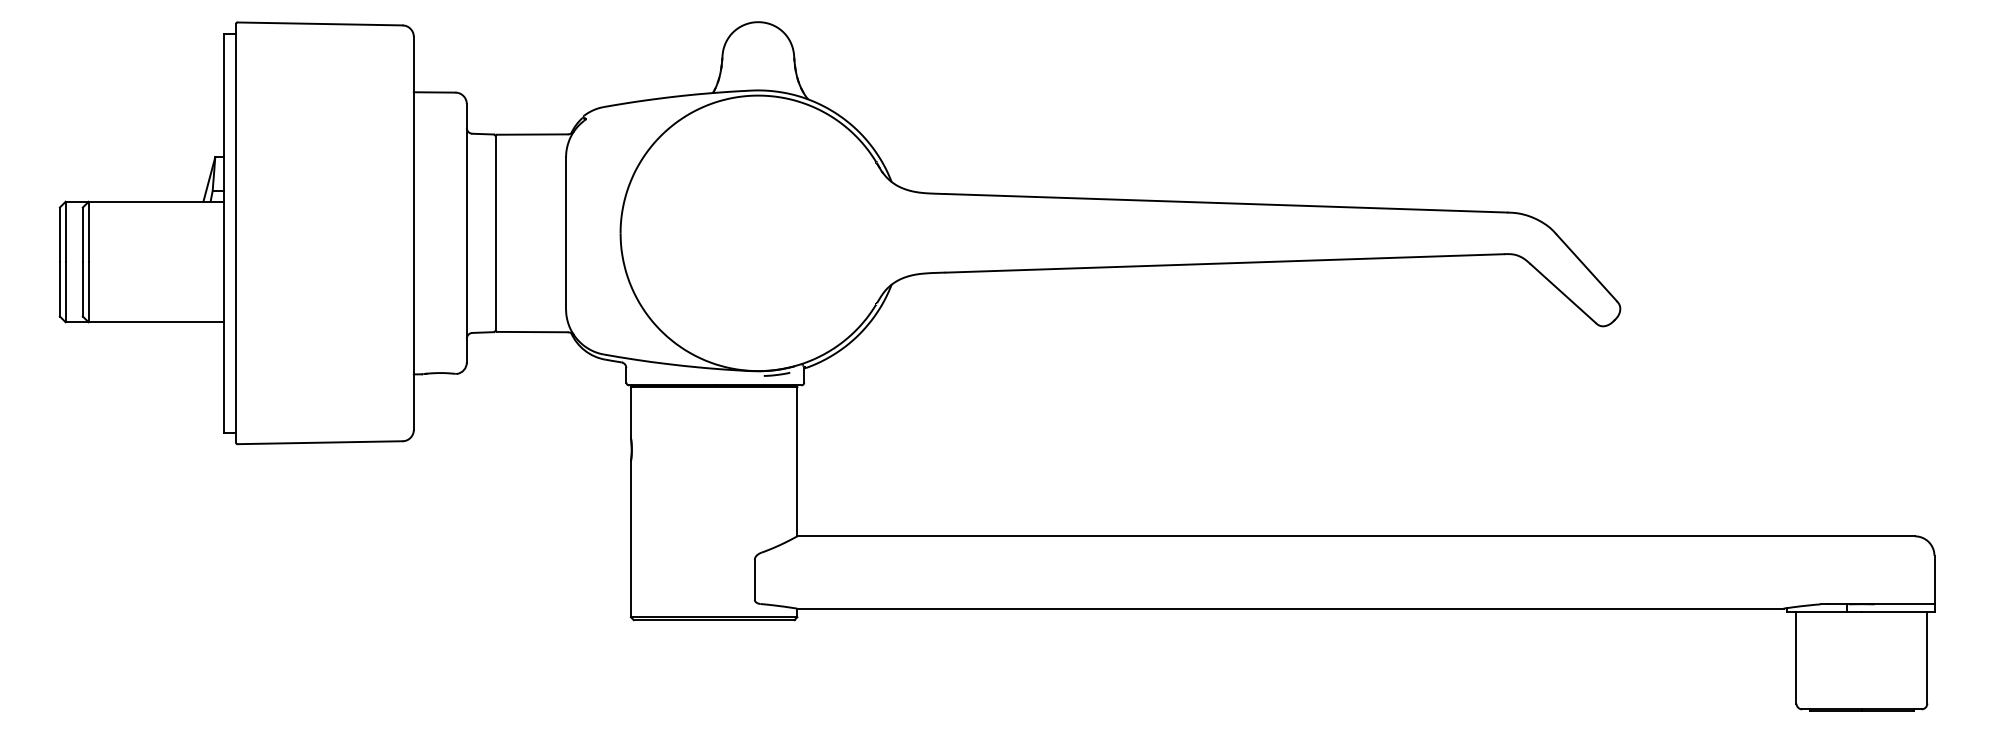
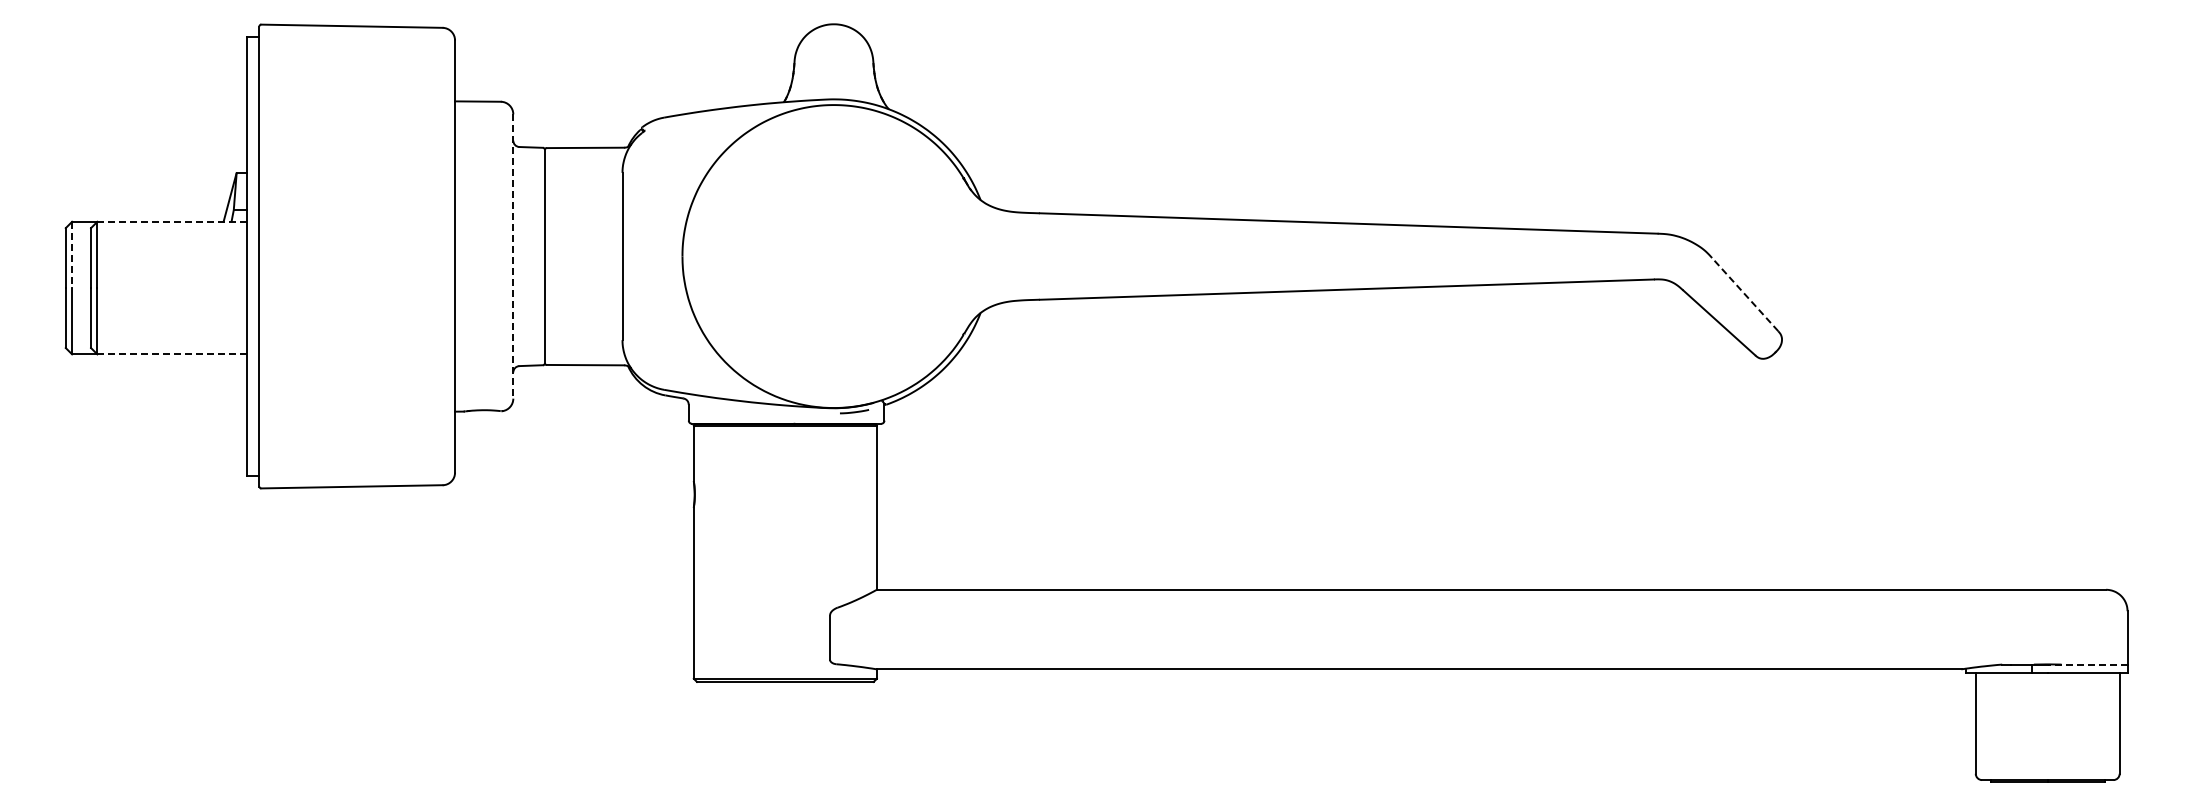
line: (156, 201) -> (172, 221), solid -> dashed
line: (66, 232) -> (72, 255), solid -> dashed
line: (466, 234) -> (513, 257), solid -> dashed
line: (1586, 267) -> (1744, 294), solid -> dashed
line: (156, 322) -> (172, 354), solid -> dashed
line: (1898, 604) -> (2087, 664), solid -> dashed

